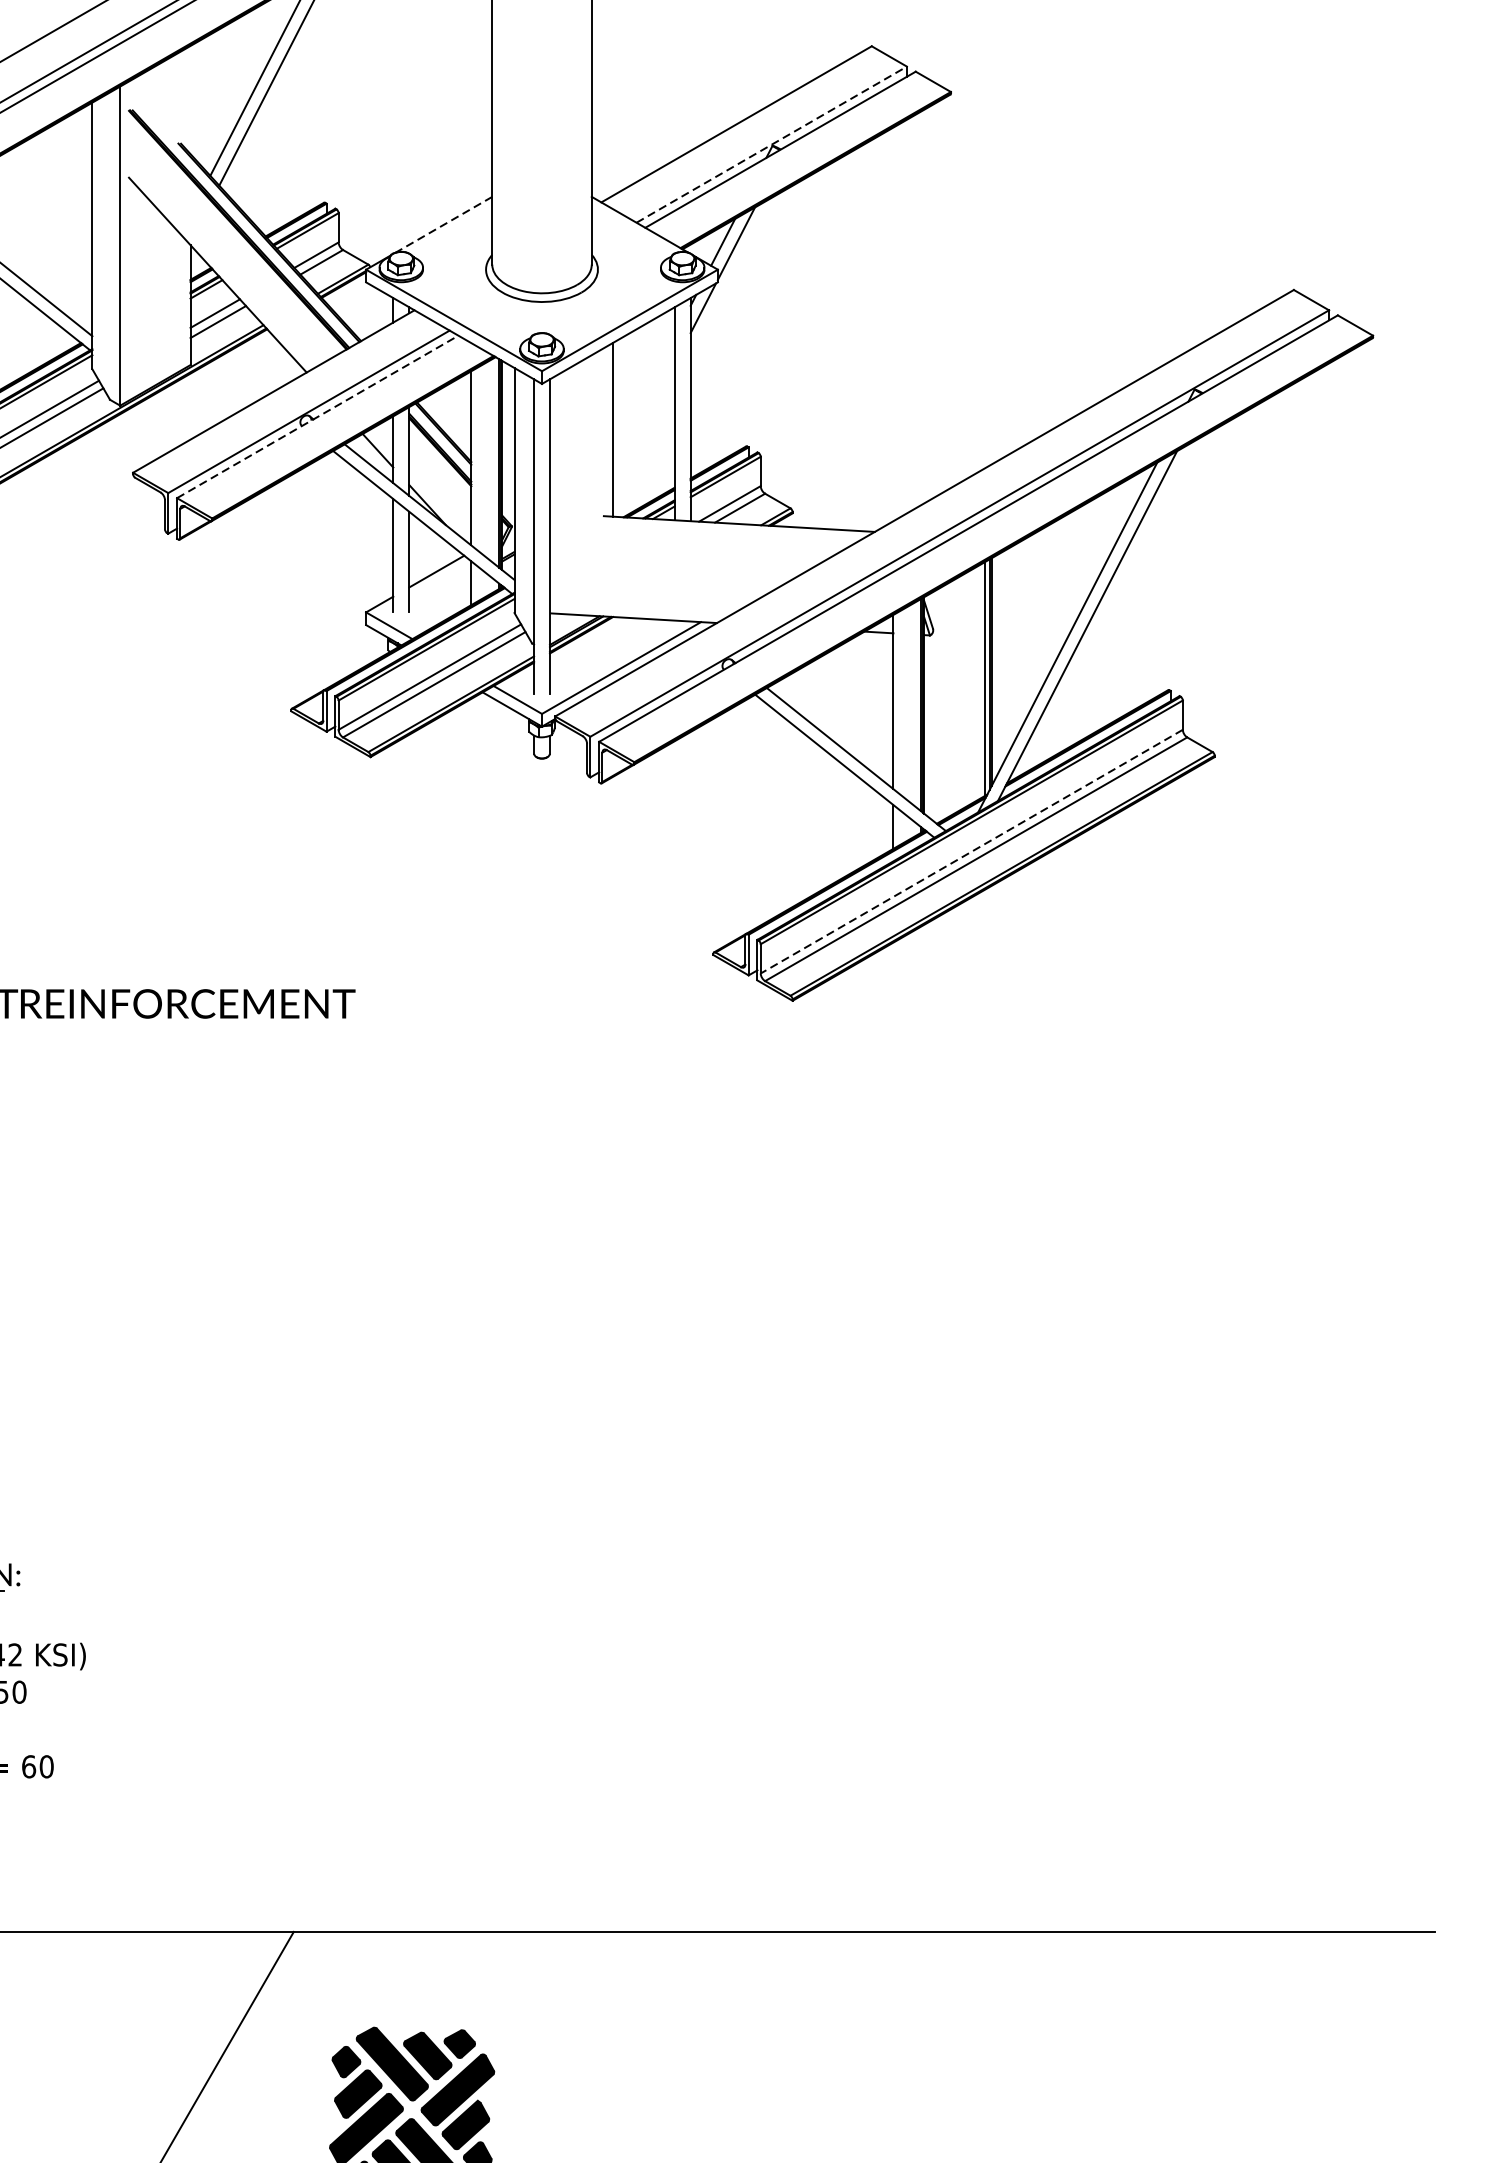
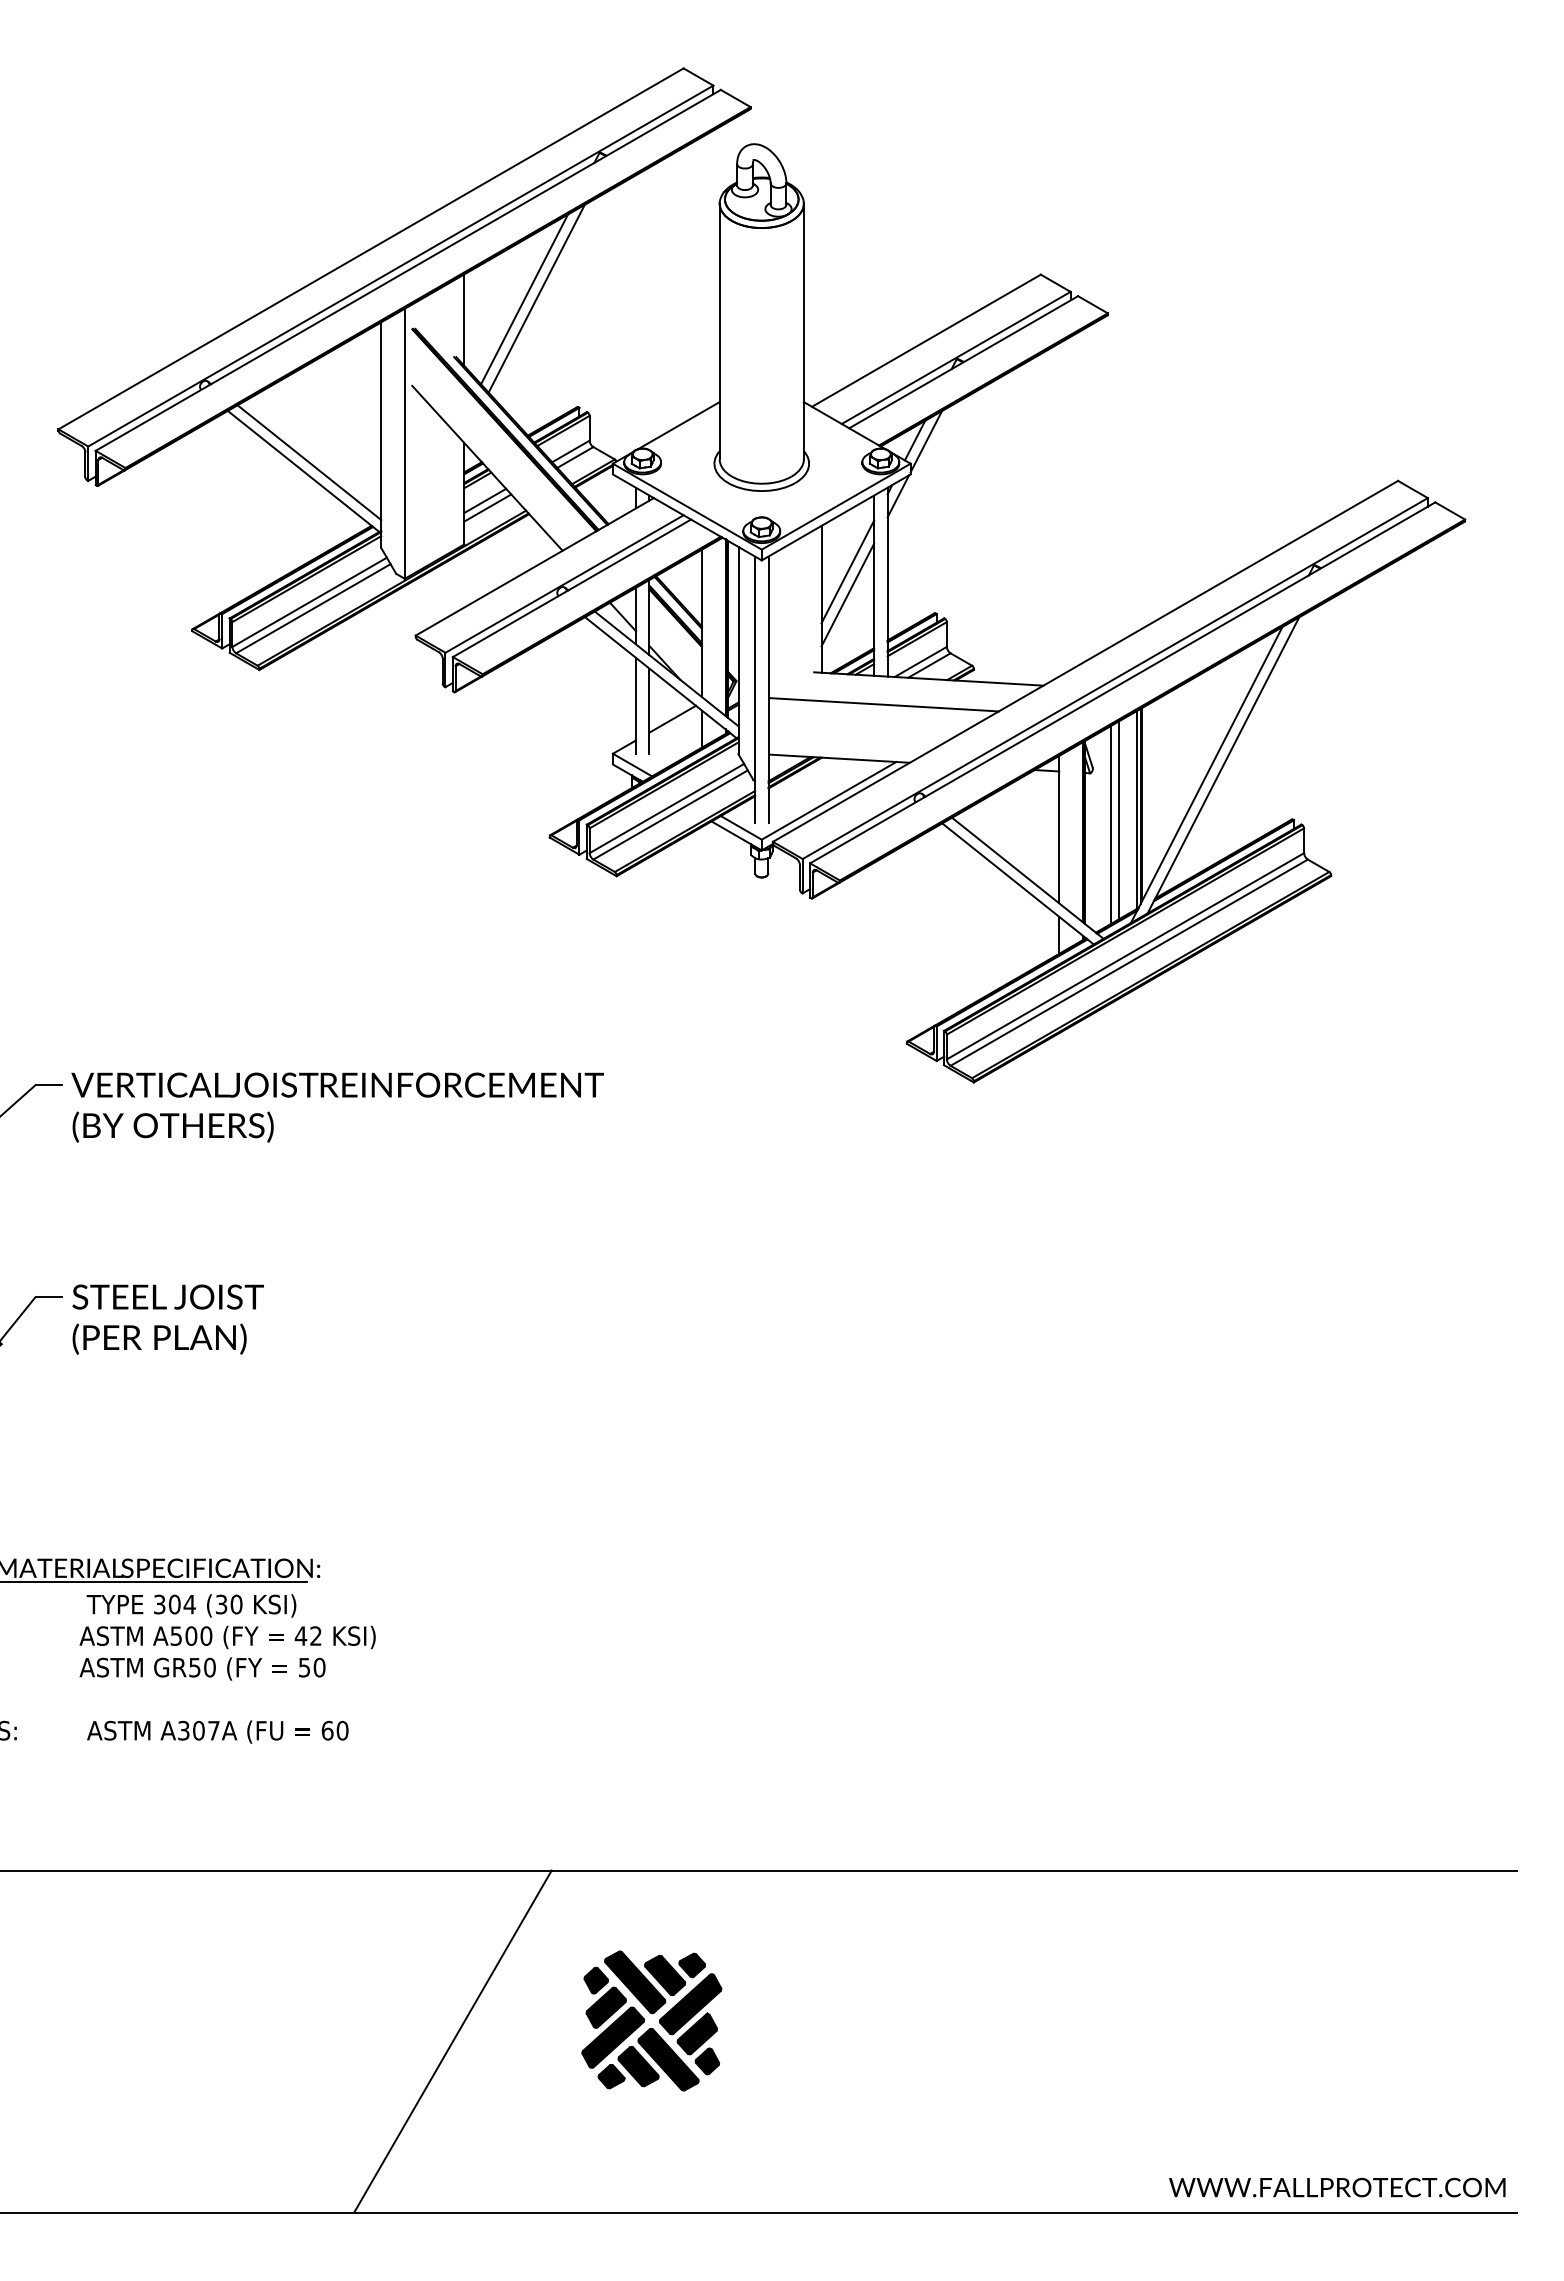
line: (190, 99) -> (464, 319), added
line: (772, 144) -> (956, 357), dashed -> solid
line: (443, 224) -> (678, 425), dashed -> solid
line: (643, 397) -> (847, 571), added
line: (318, 417) -> (572, 588), dashed -> solid
line: (643, 424) -> (847, 594), added
line: (685, 554) -> (883, 704), added
line: (963, 691) -> (1118, 820), added
line: (954, 697) -> (1110, 825), added
line: (971, 851) -> (1125, 956), dashed -> solid

